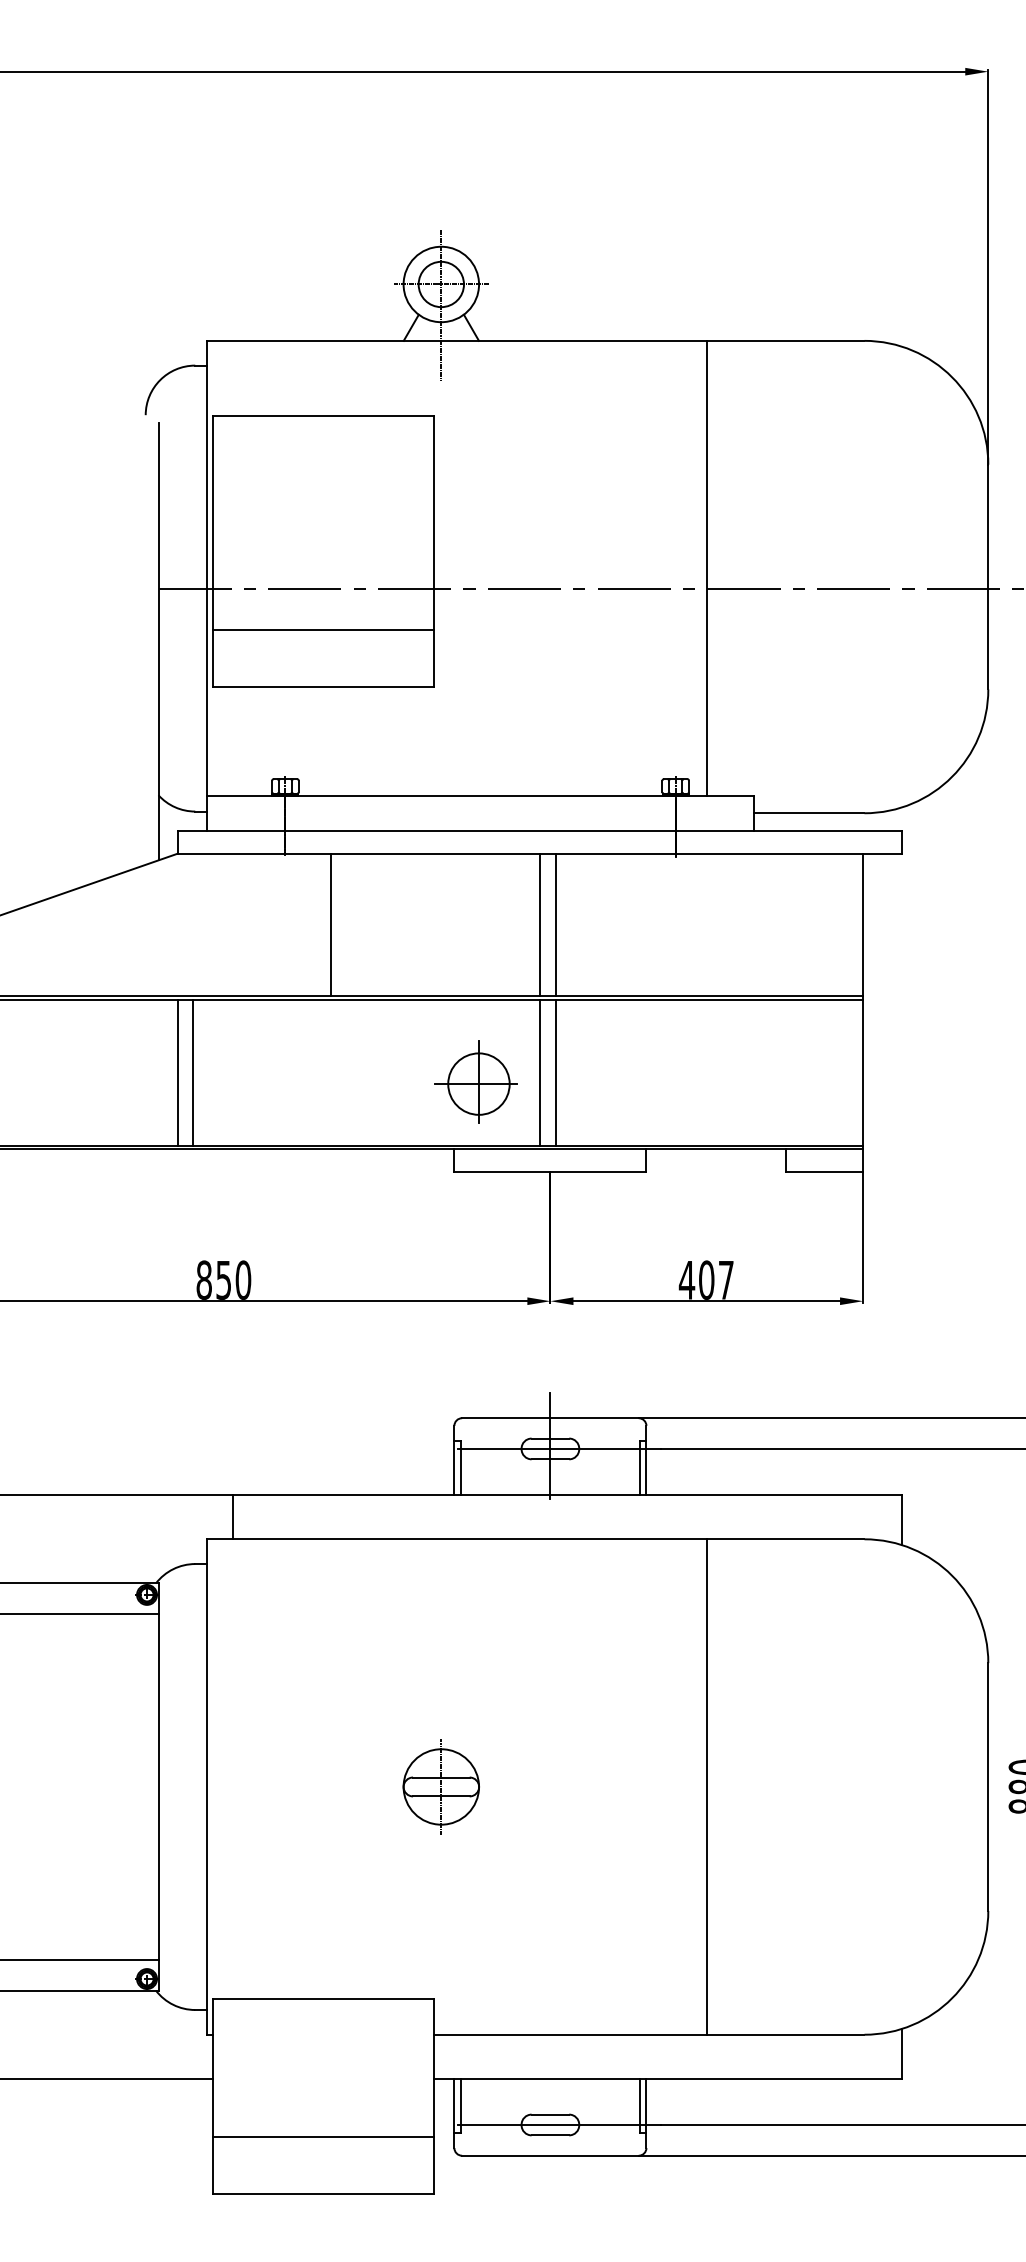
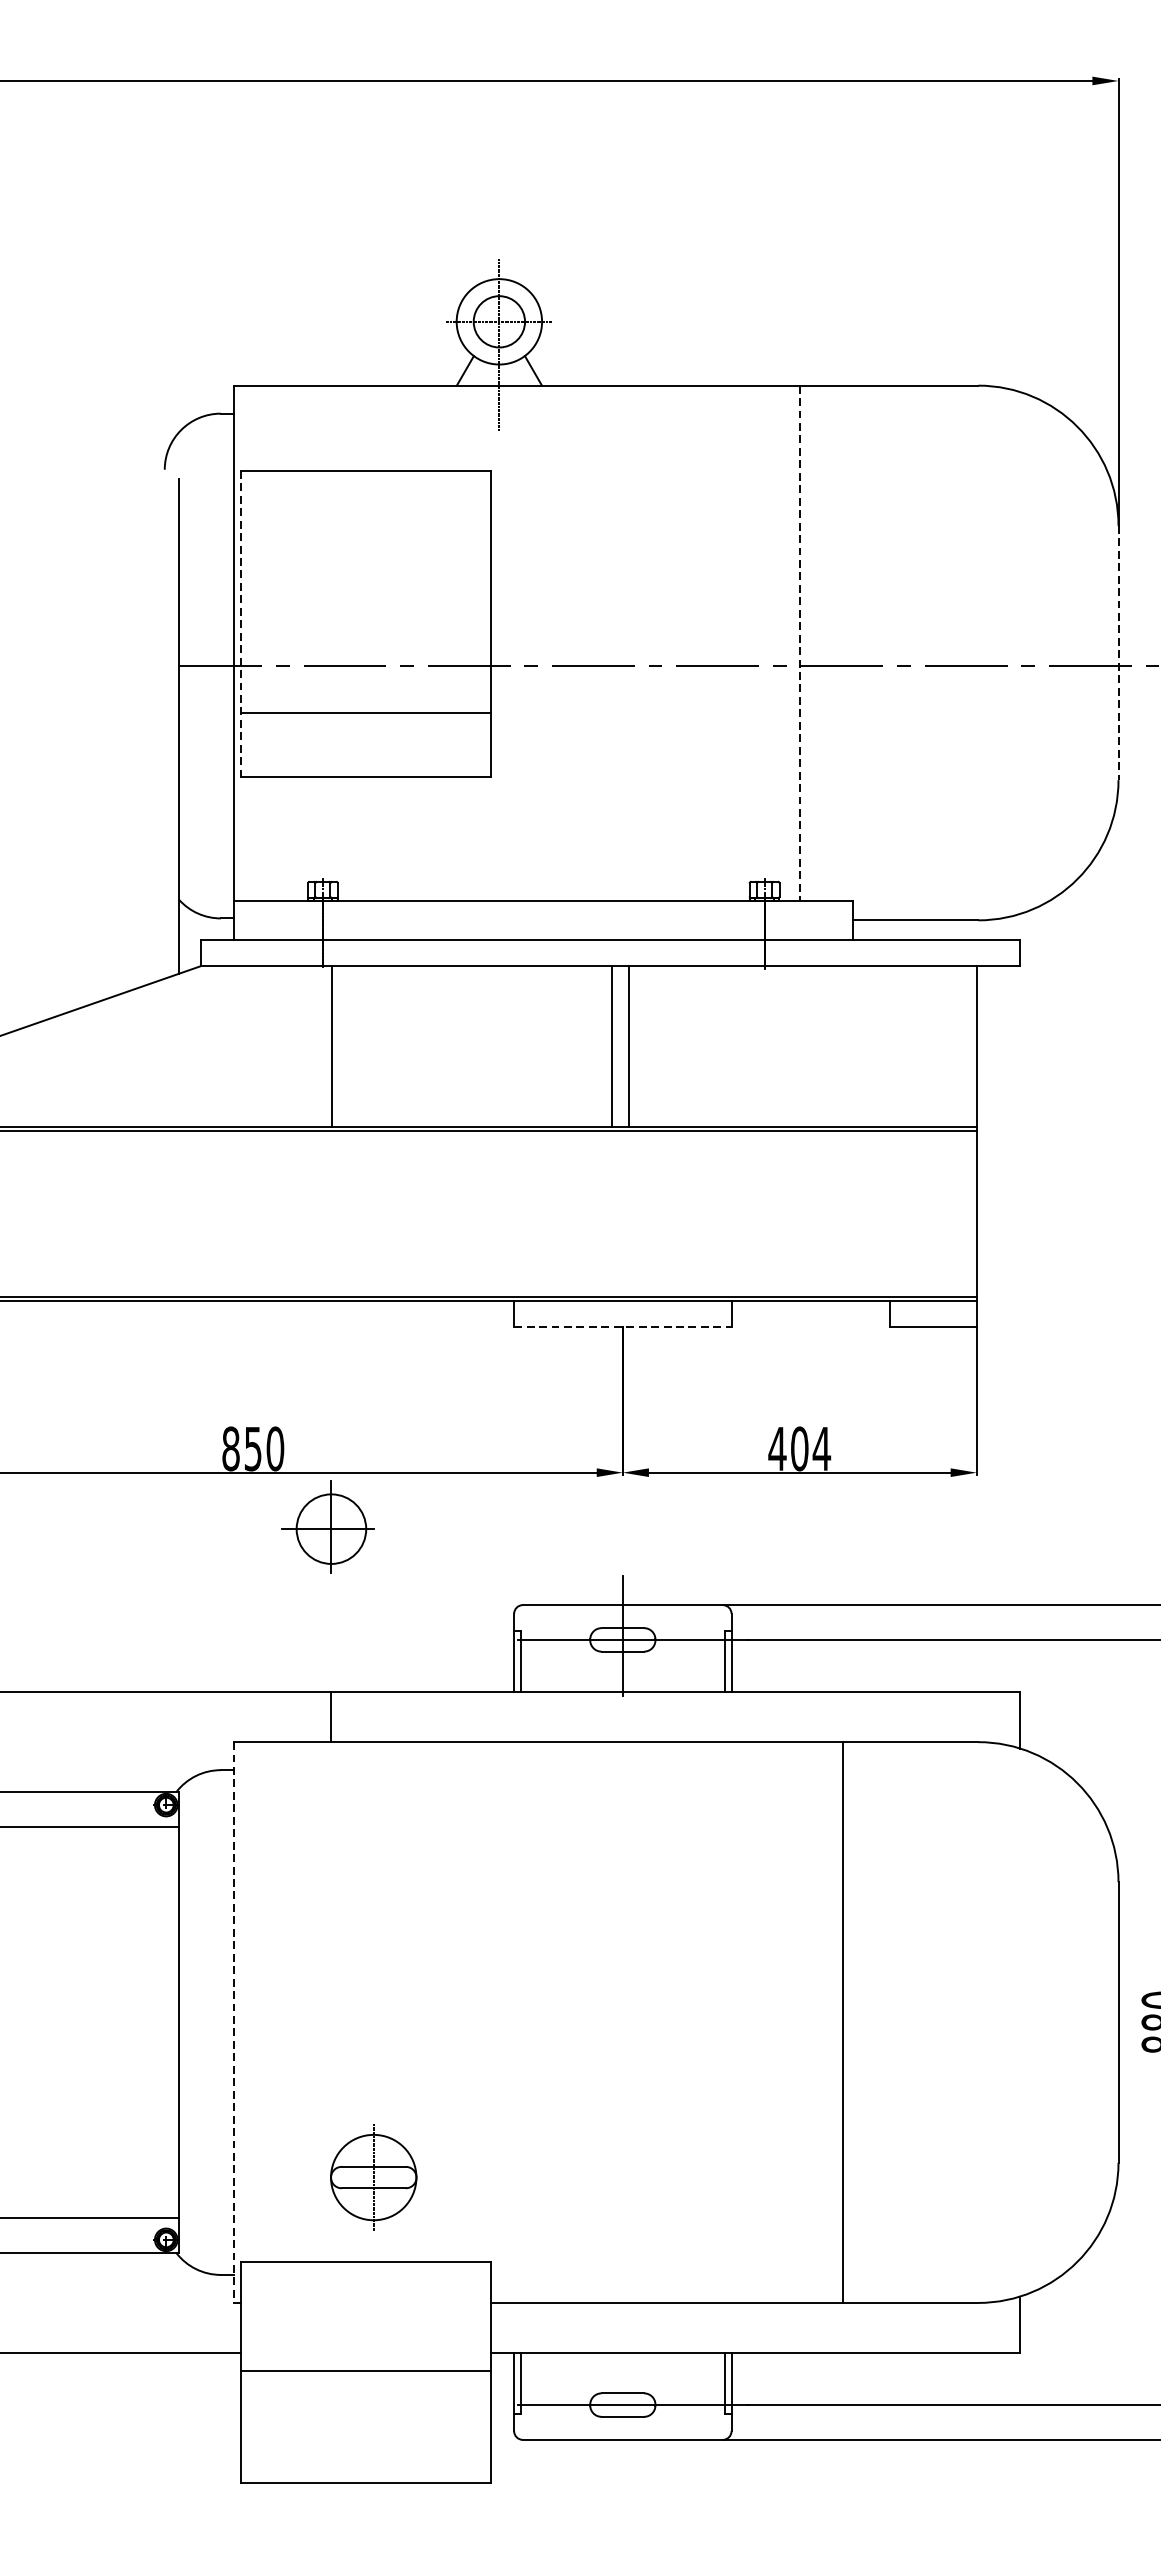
line: (213, 552) -> (241, 625), solid -> dashed
line: (706, 568) -> (799, 643), solid -> dashed
line: (988, 577) -> (1118, 653), solid -> dashed
line: (331, 924) -> (332, 1046), moved
line: (177, 1072) -> (200, 1213), removed
line: (193, 1072) -> (218, 1213), removed
line: (540, 1072) -> (611, 1213), removed
line: (555, 1072) -> (628, 1213), removed
part: (475, 1081) -> (327, 1526), moved
line: (550, 1172) -> (622, 1326), solid -> dashed
text: (726, 1280) -> (822, 1449), 407 -> 404
line: (233, 1517) -> (330, 1717), moved
line: (207, 1786) -> (234, 2021), solid -> dashed
part: (440, 1786) -> (372, 2177), moved
line: (706, 1786) -> (842, 2021), moved
line: (323, 2136) -> (366, 2370), moved

